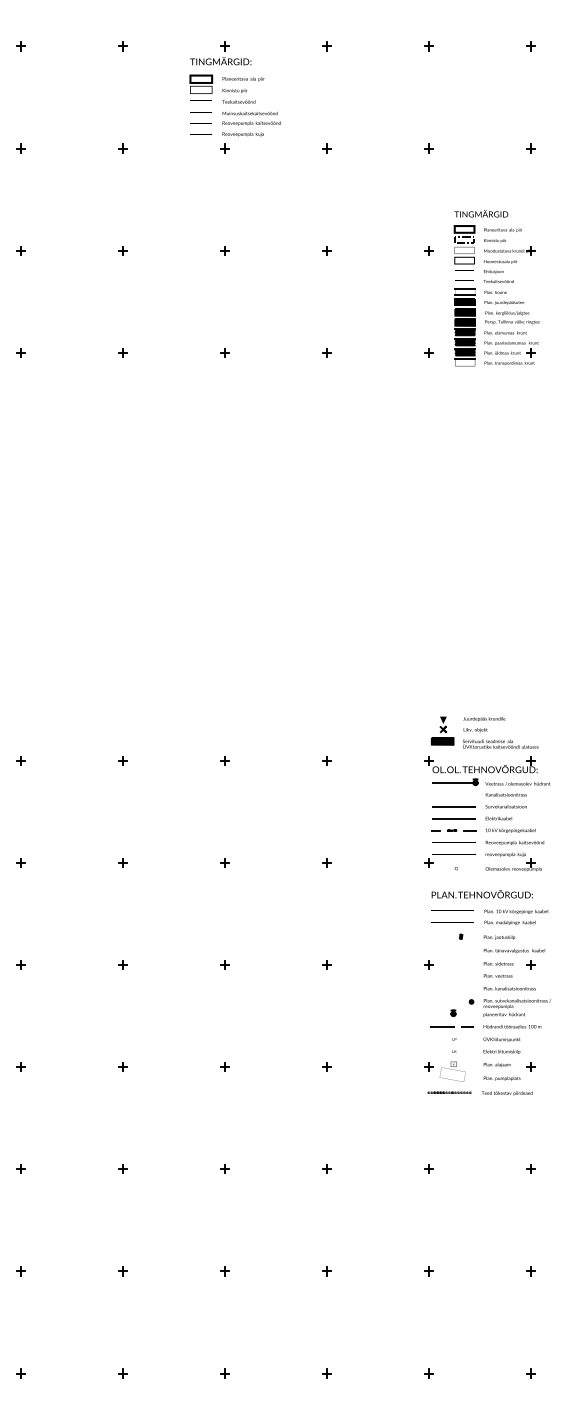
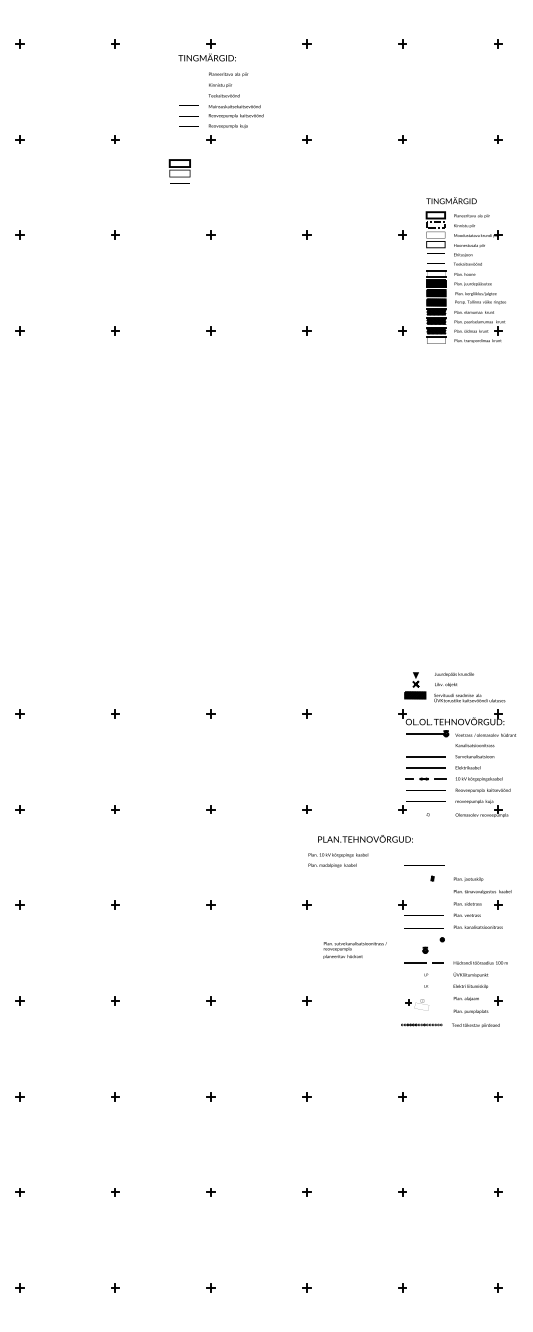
part: (200, 87) -> (179, 171), moved
text: (482, 893) -> (365, 838), moved
text: (516, 917) -> (338, 860), moved
text: (516, 1008) -> (354, 950), moved
part: (445, 1070) -> (417, 1004), size x0.6

